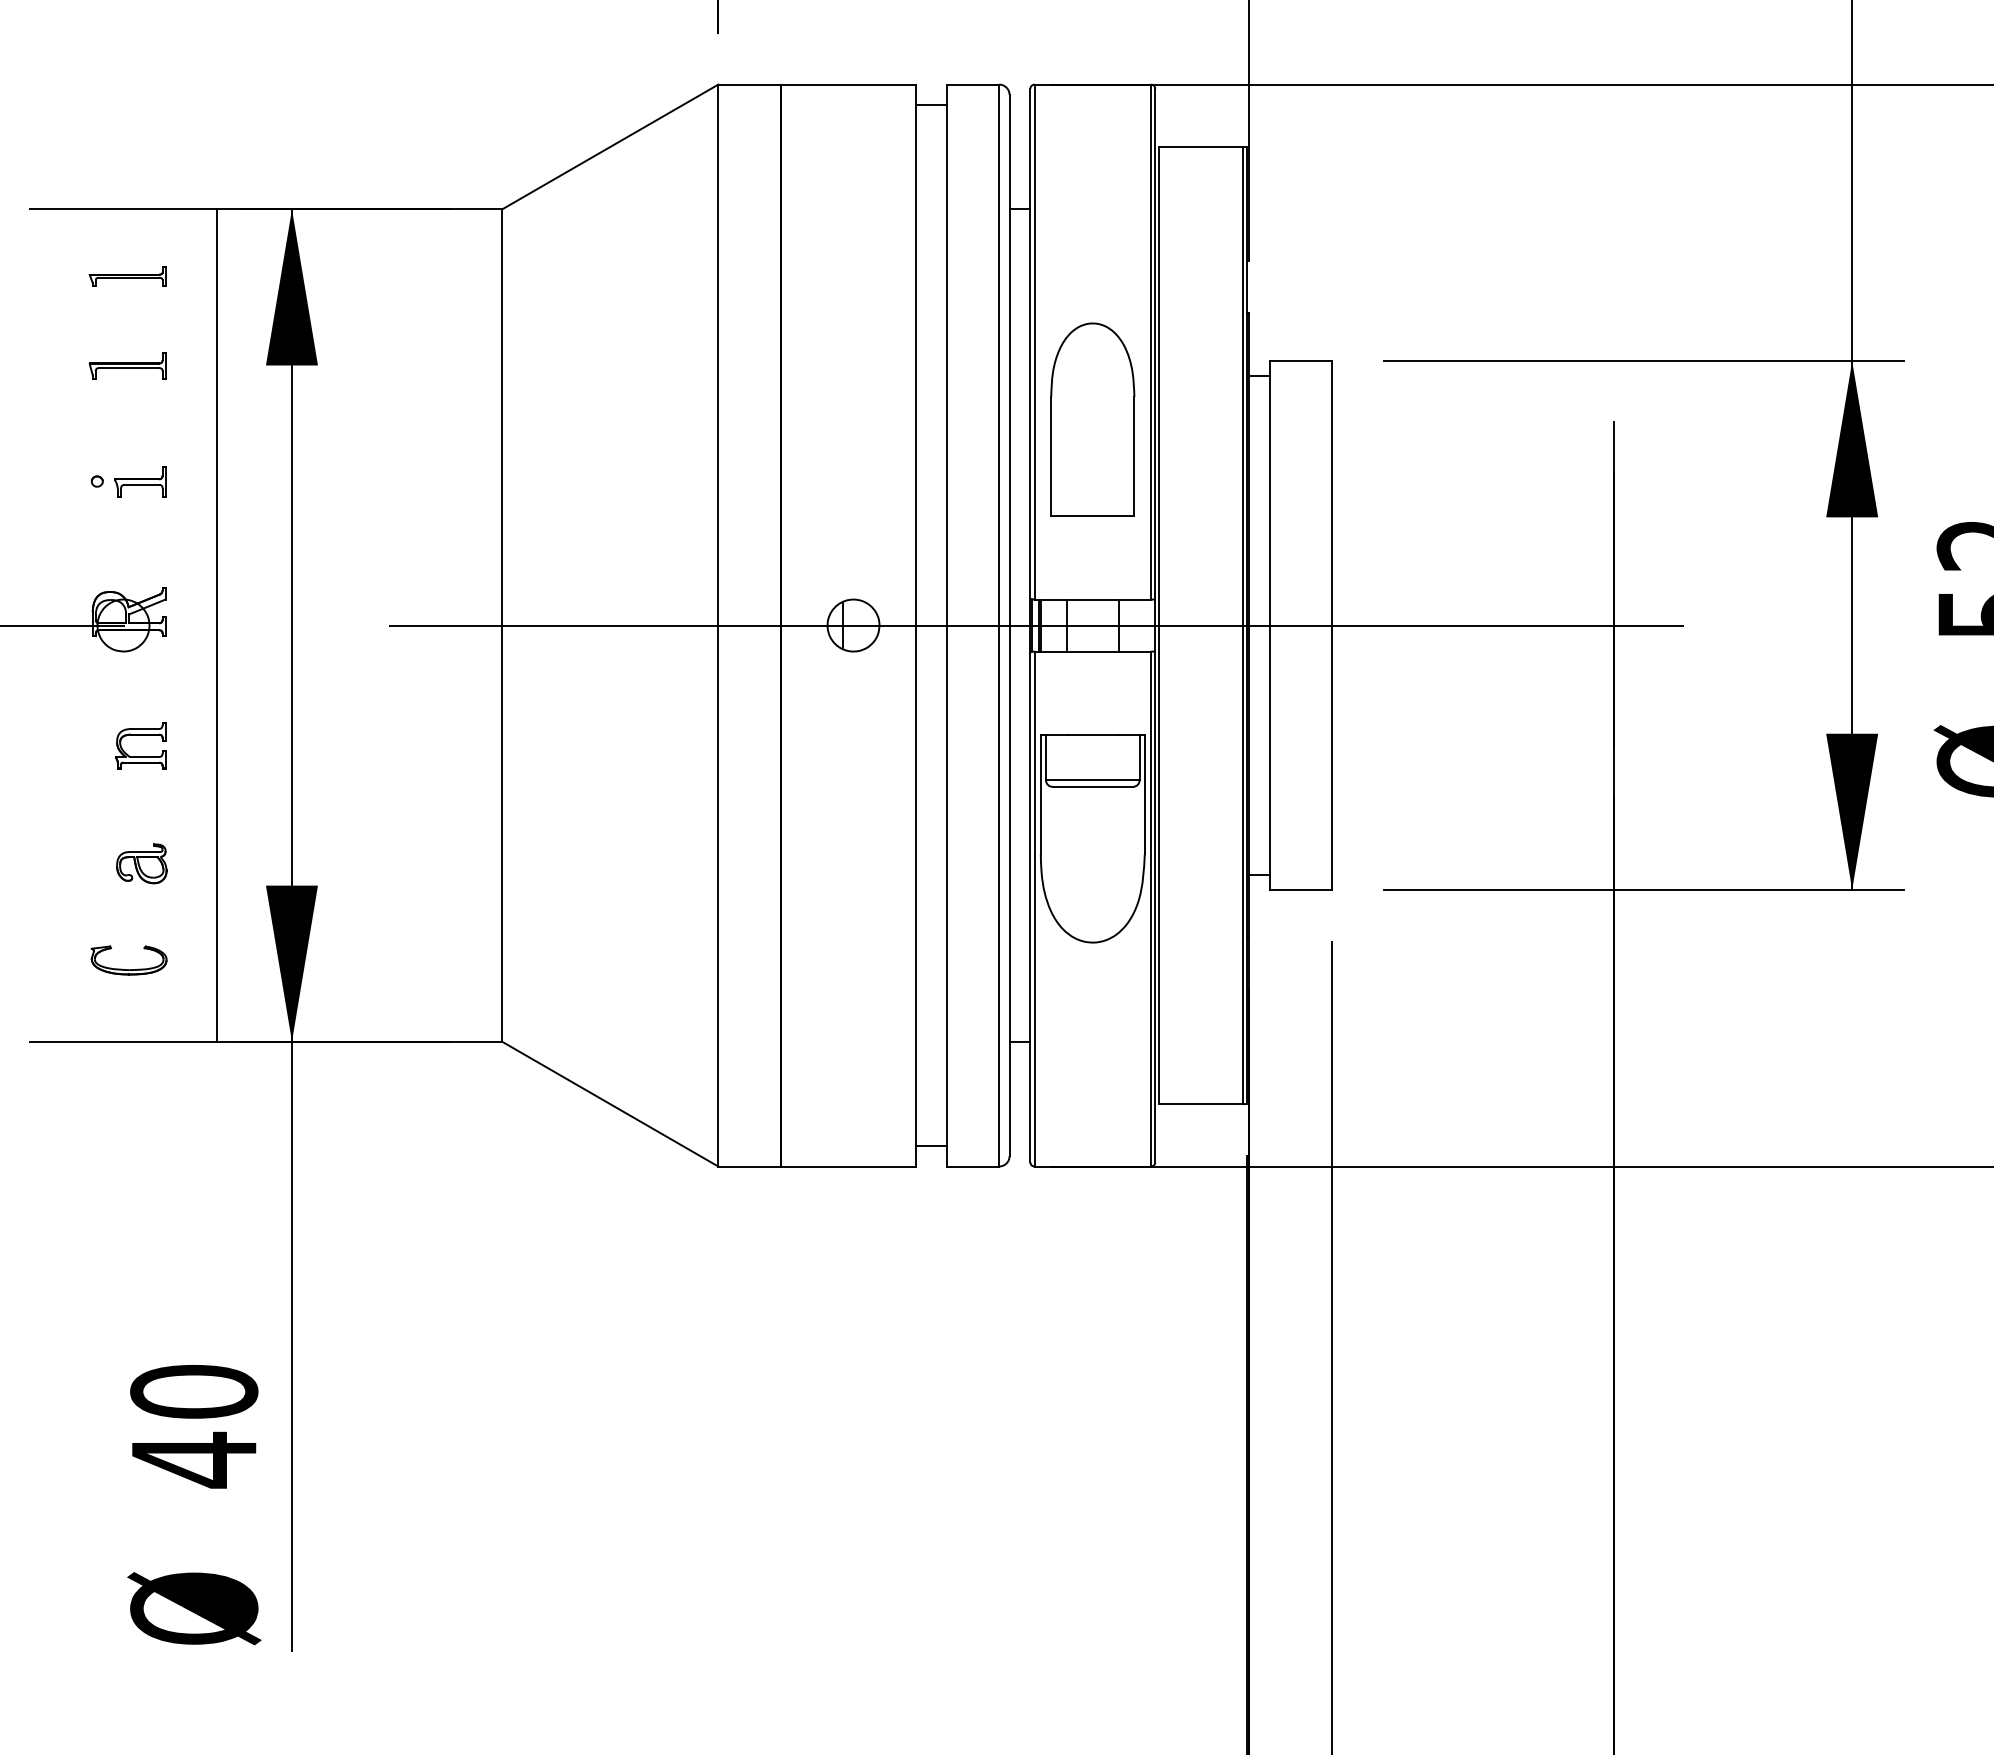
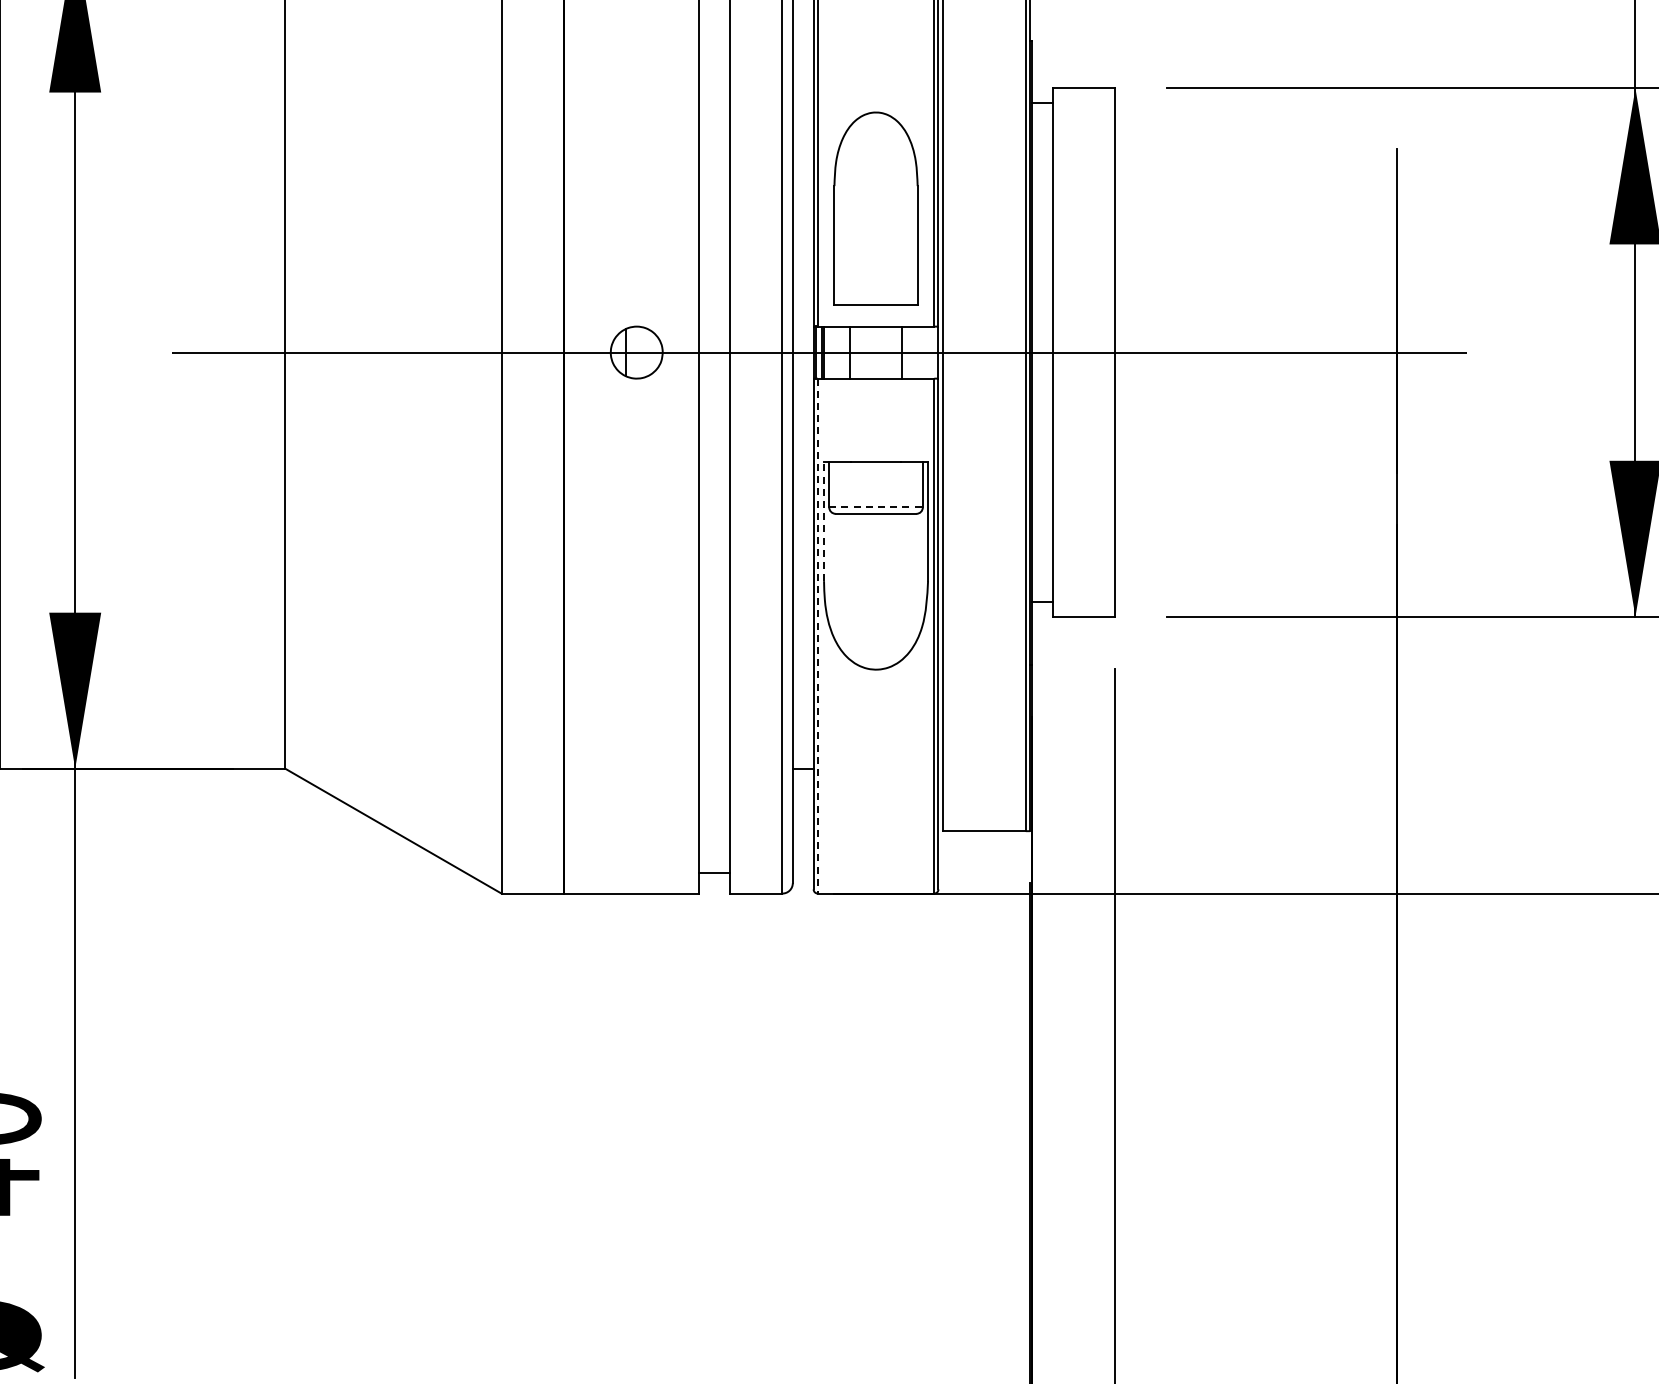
part: (1092, 419) -> (875, 208), moved
line: (1092, 780) -> (875, 507), solid -> dashed
line: (1040, 794) -> (823, 521), solid -> dashed
line: (1034, 909) -> (817, 636), solid -> dashed

